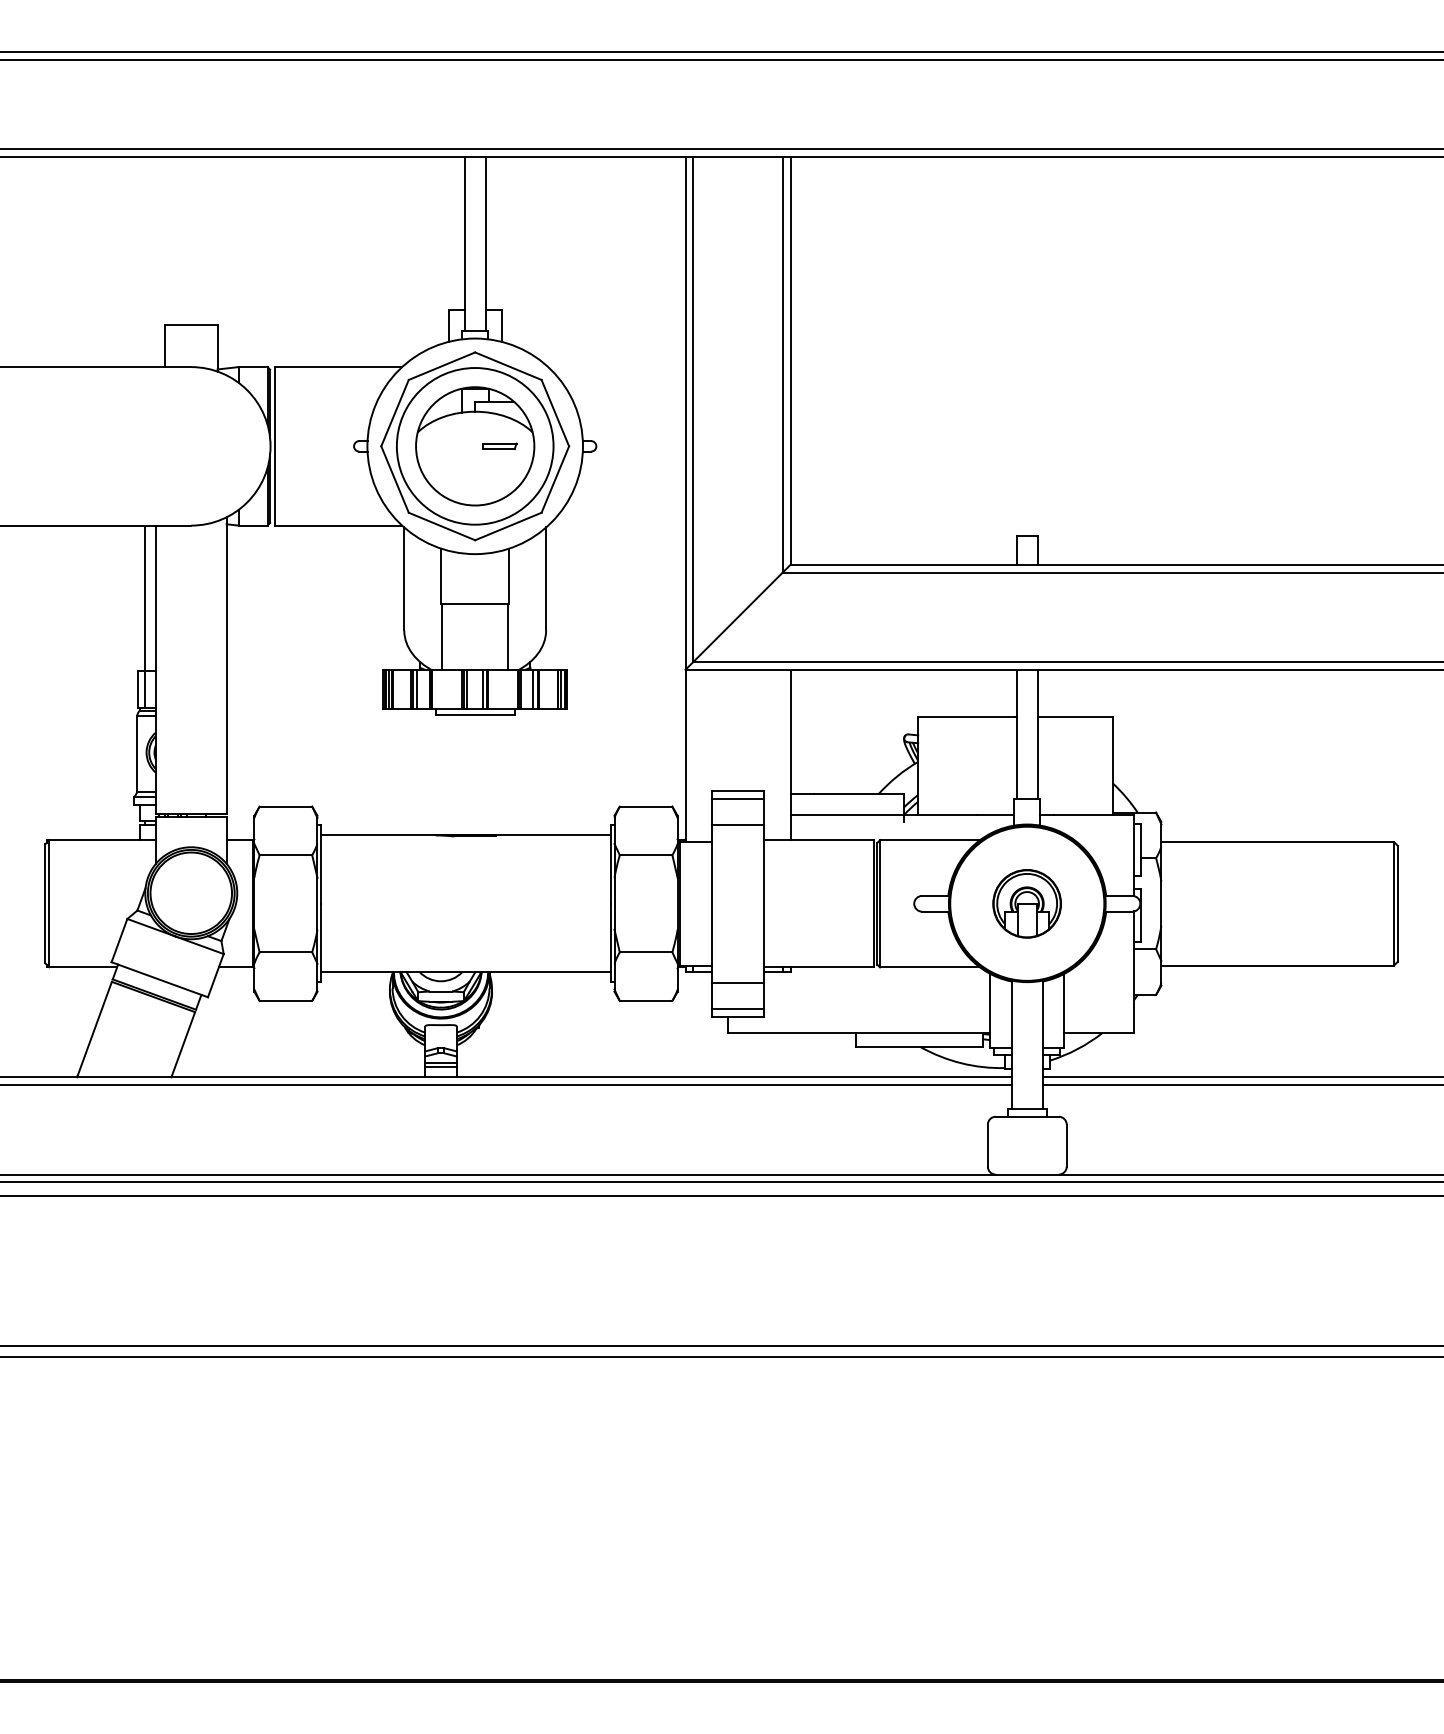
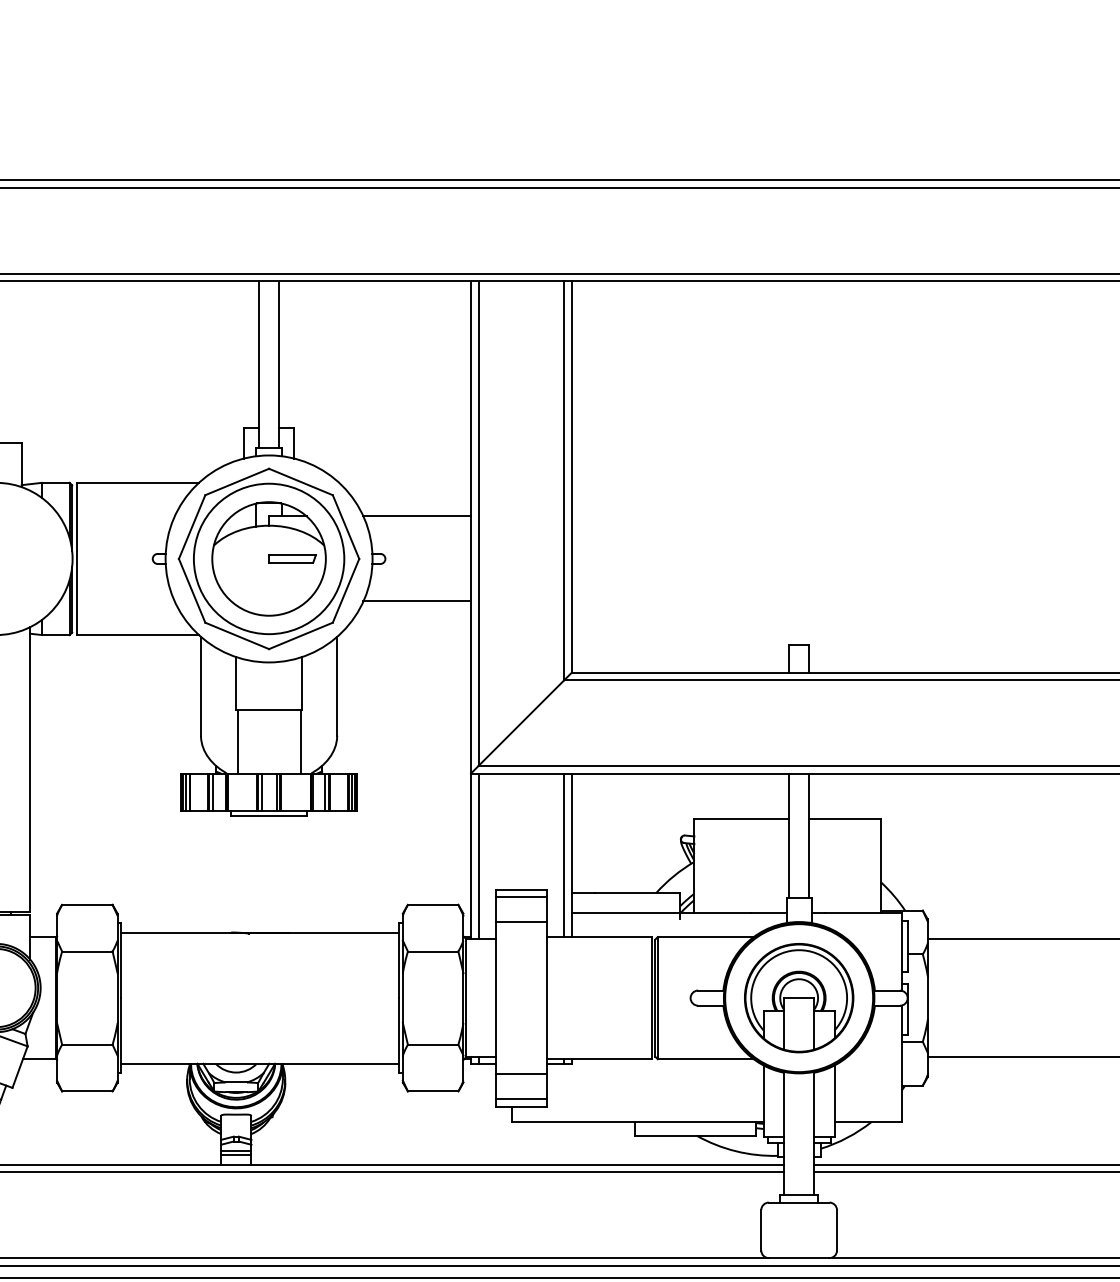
line: (629, 402) -> (417, 516), added
part: (499, 446) -> (292, 559), size x1.43
line: (629, 490) -> (417, 601), added
line: (782, 754) -> (564, 854), added
line: (693, 755) -> (478, 855), added
part: (1026, 903) -> (798, 997), size x1.67

